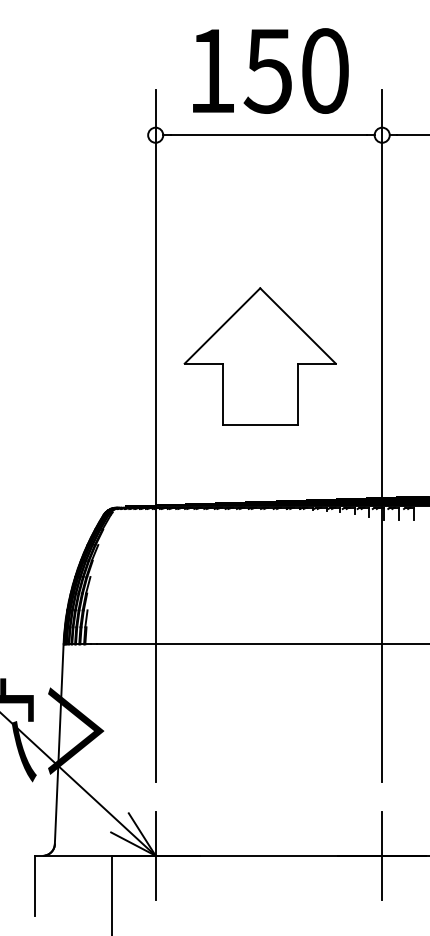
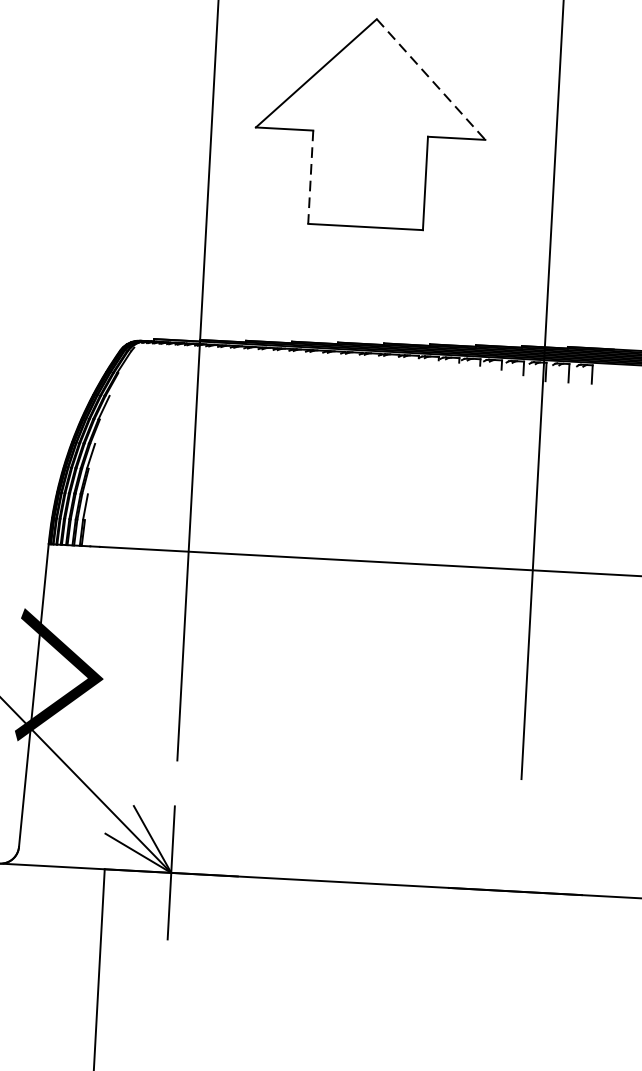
line: (298, 326) -> (431, 80), solid -> dashed
line: (222, 394) -> (310, 177), solid -> dashed
line: (382, 855) -> (515, 891), removed

